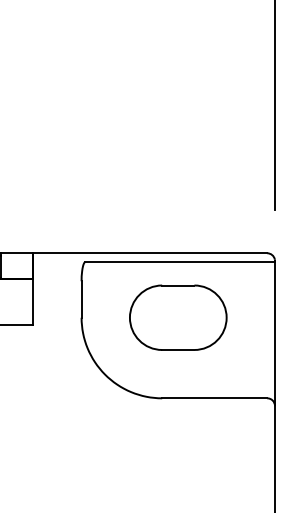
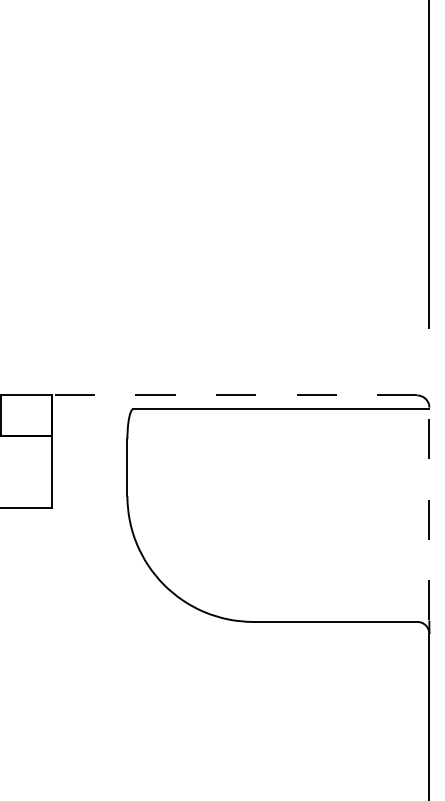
line: (149, 253) -> (233, 395), solid -> dashed
part: (178, 317) -> (278, 495), removed
line: (275, 328) -> (430, 512), solid -> dashed

